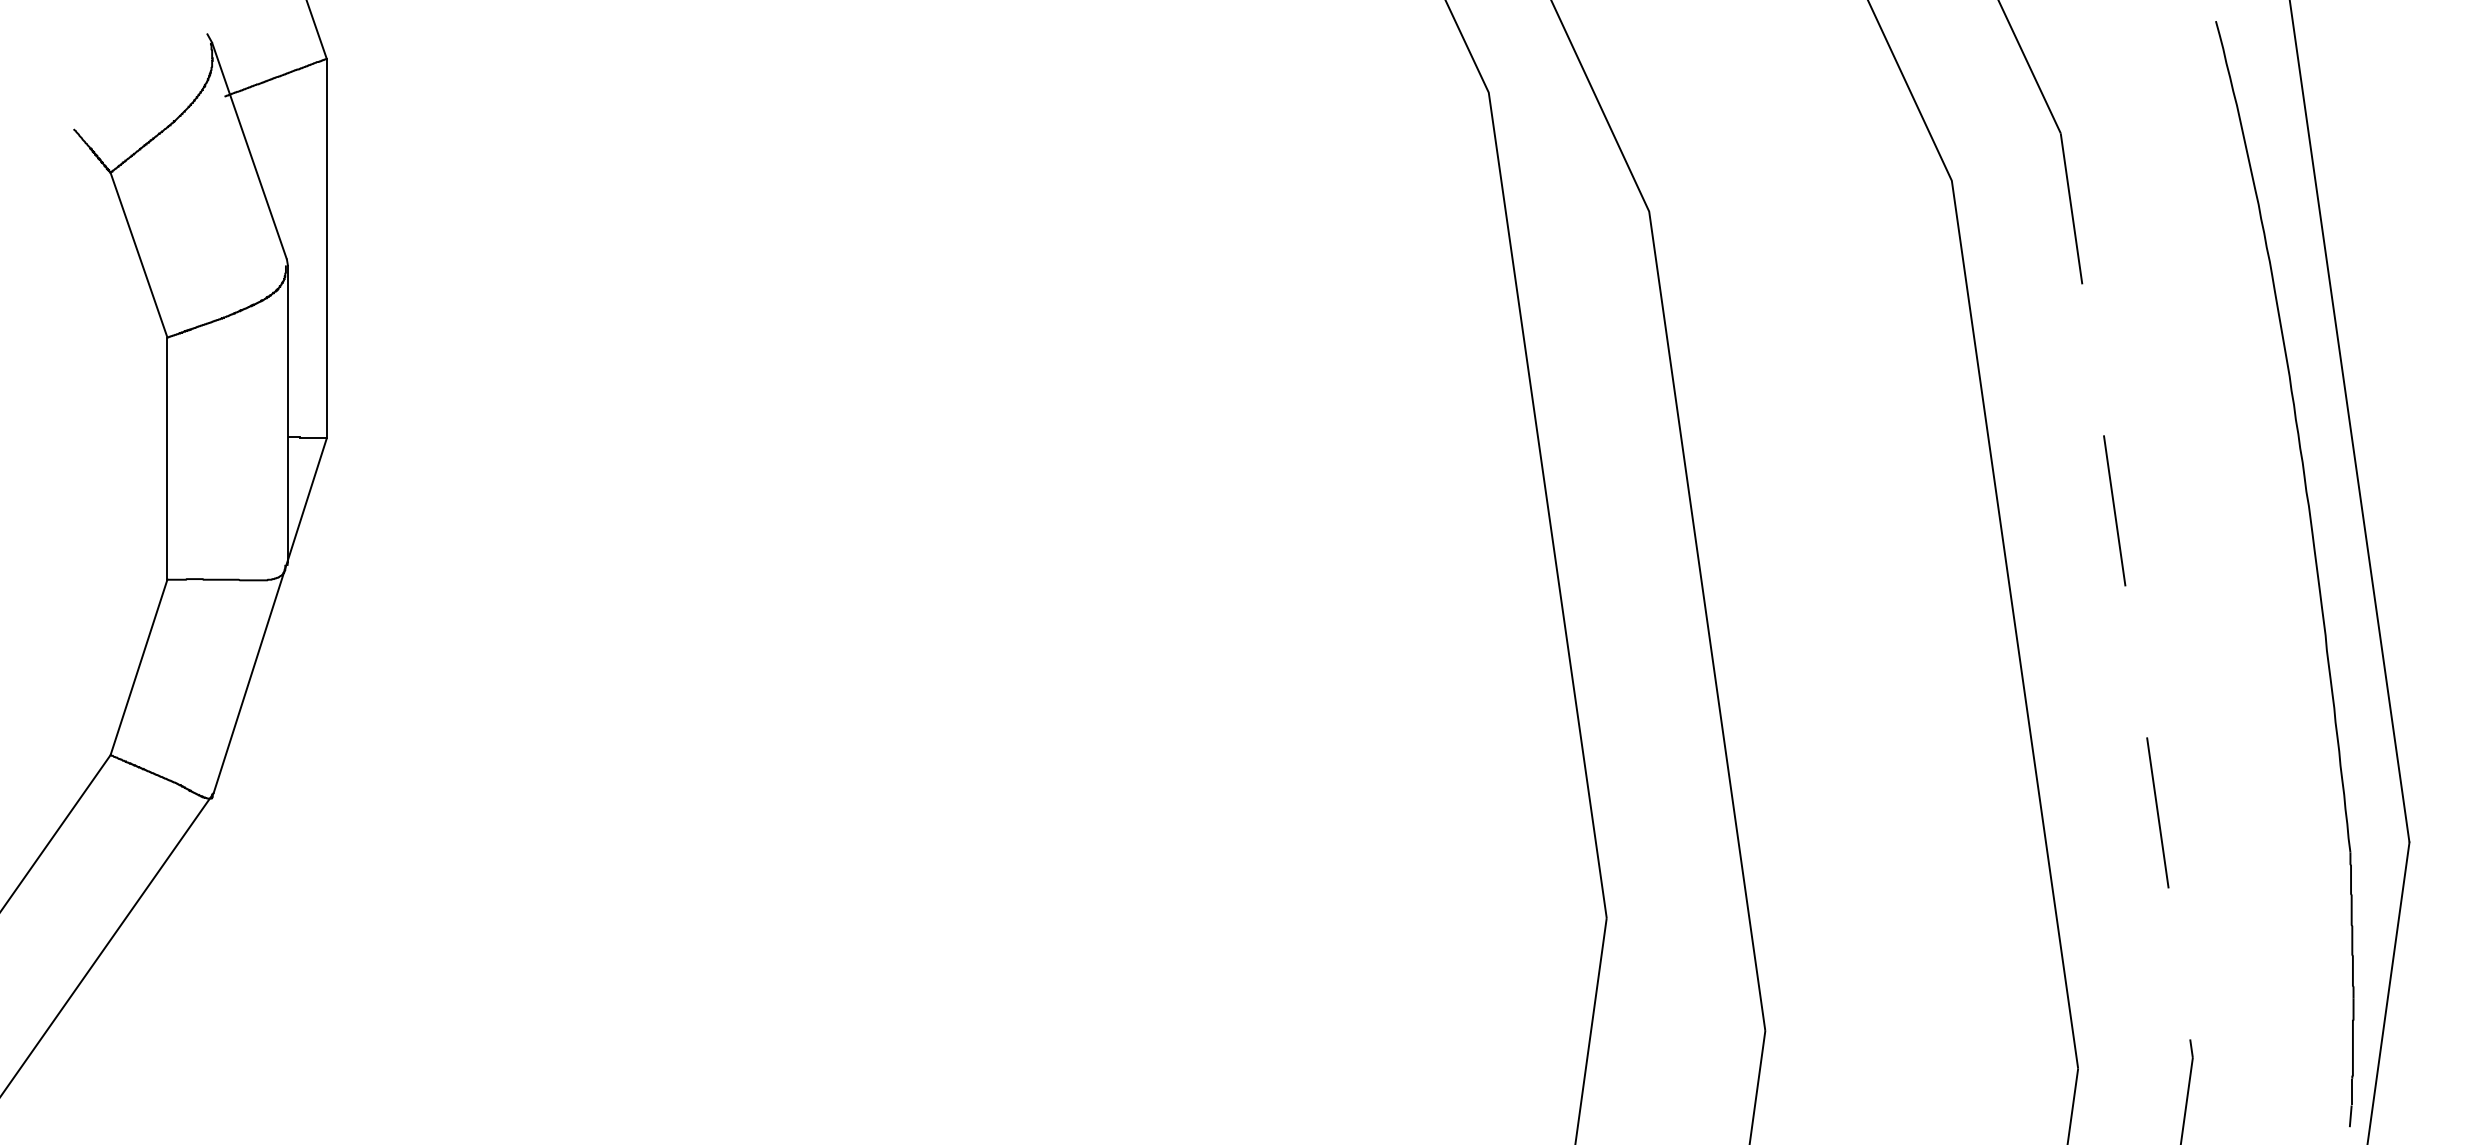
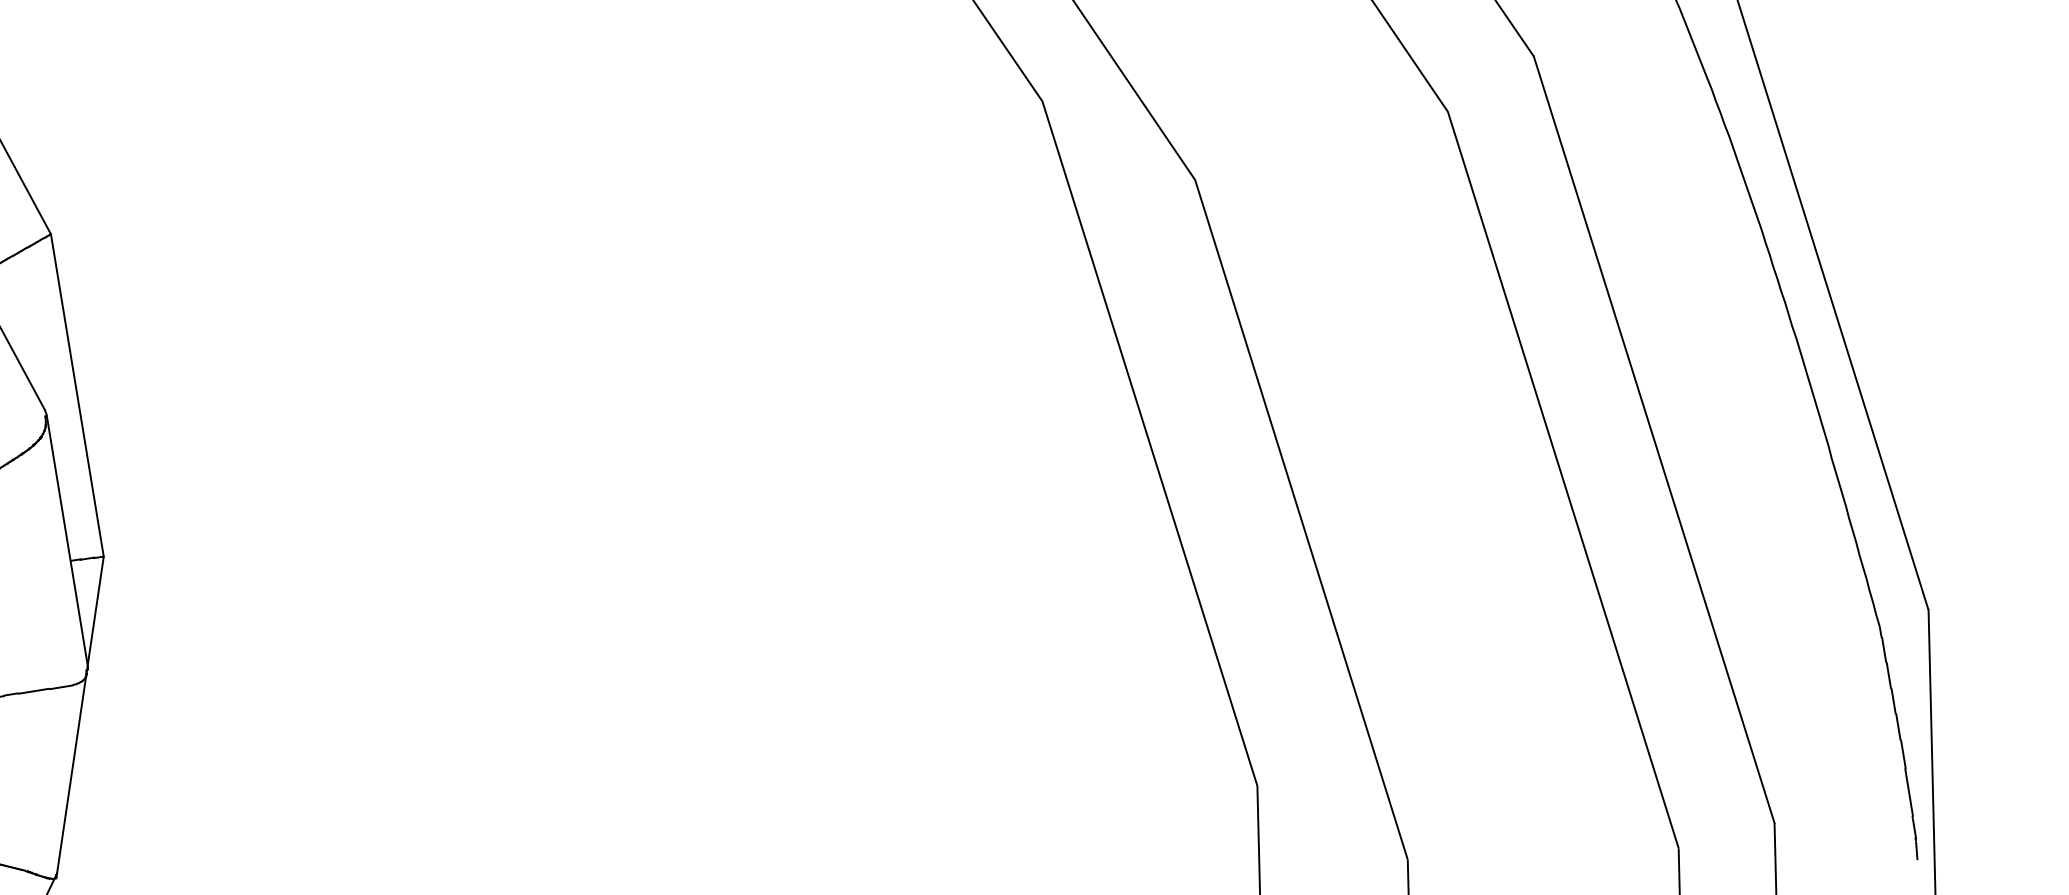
line: (2126, 595) -> (1653, 439), dashed -> solid

